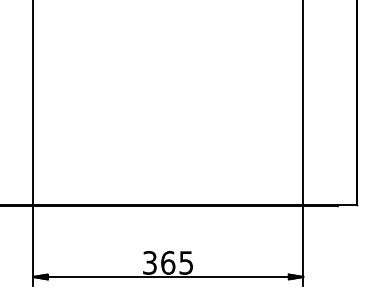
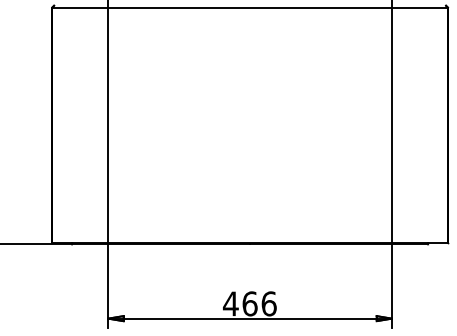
text: (167, 262) -> (249, 303), 365 -> 466

